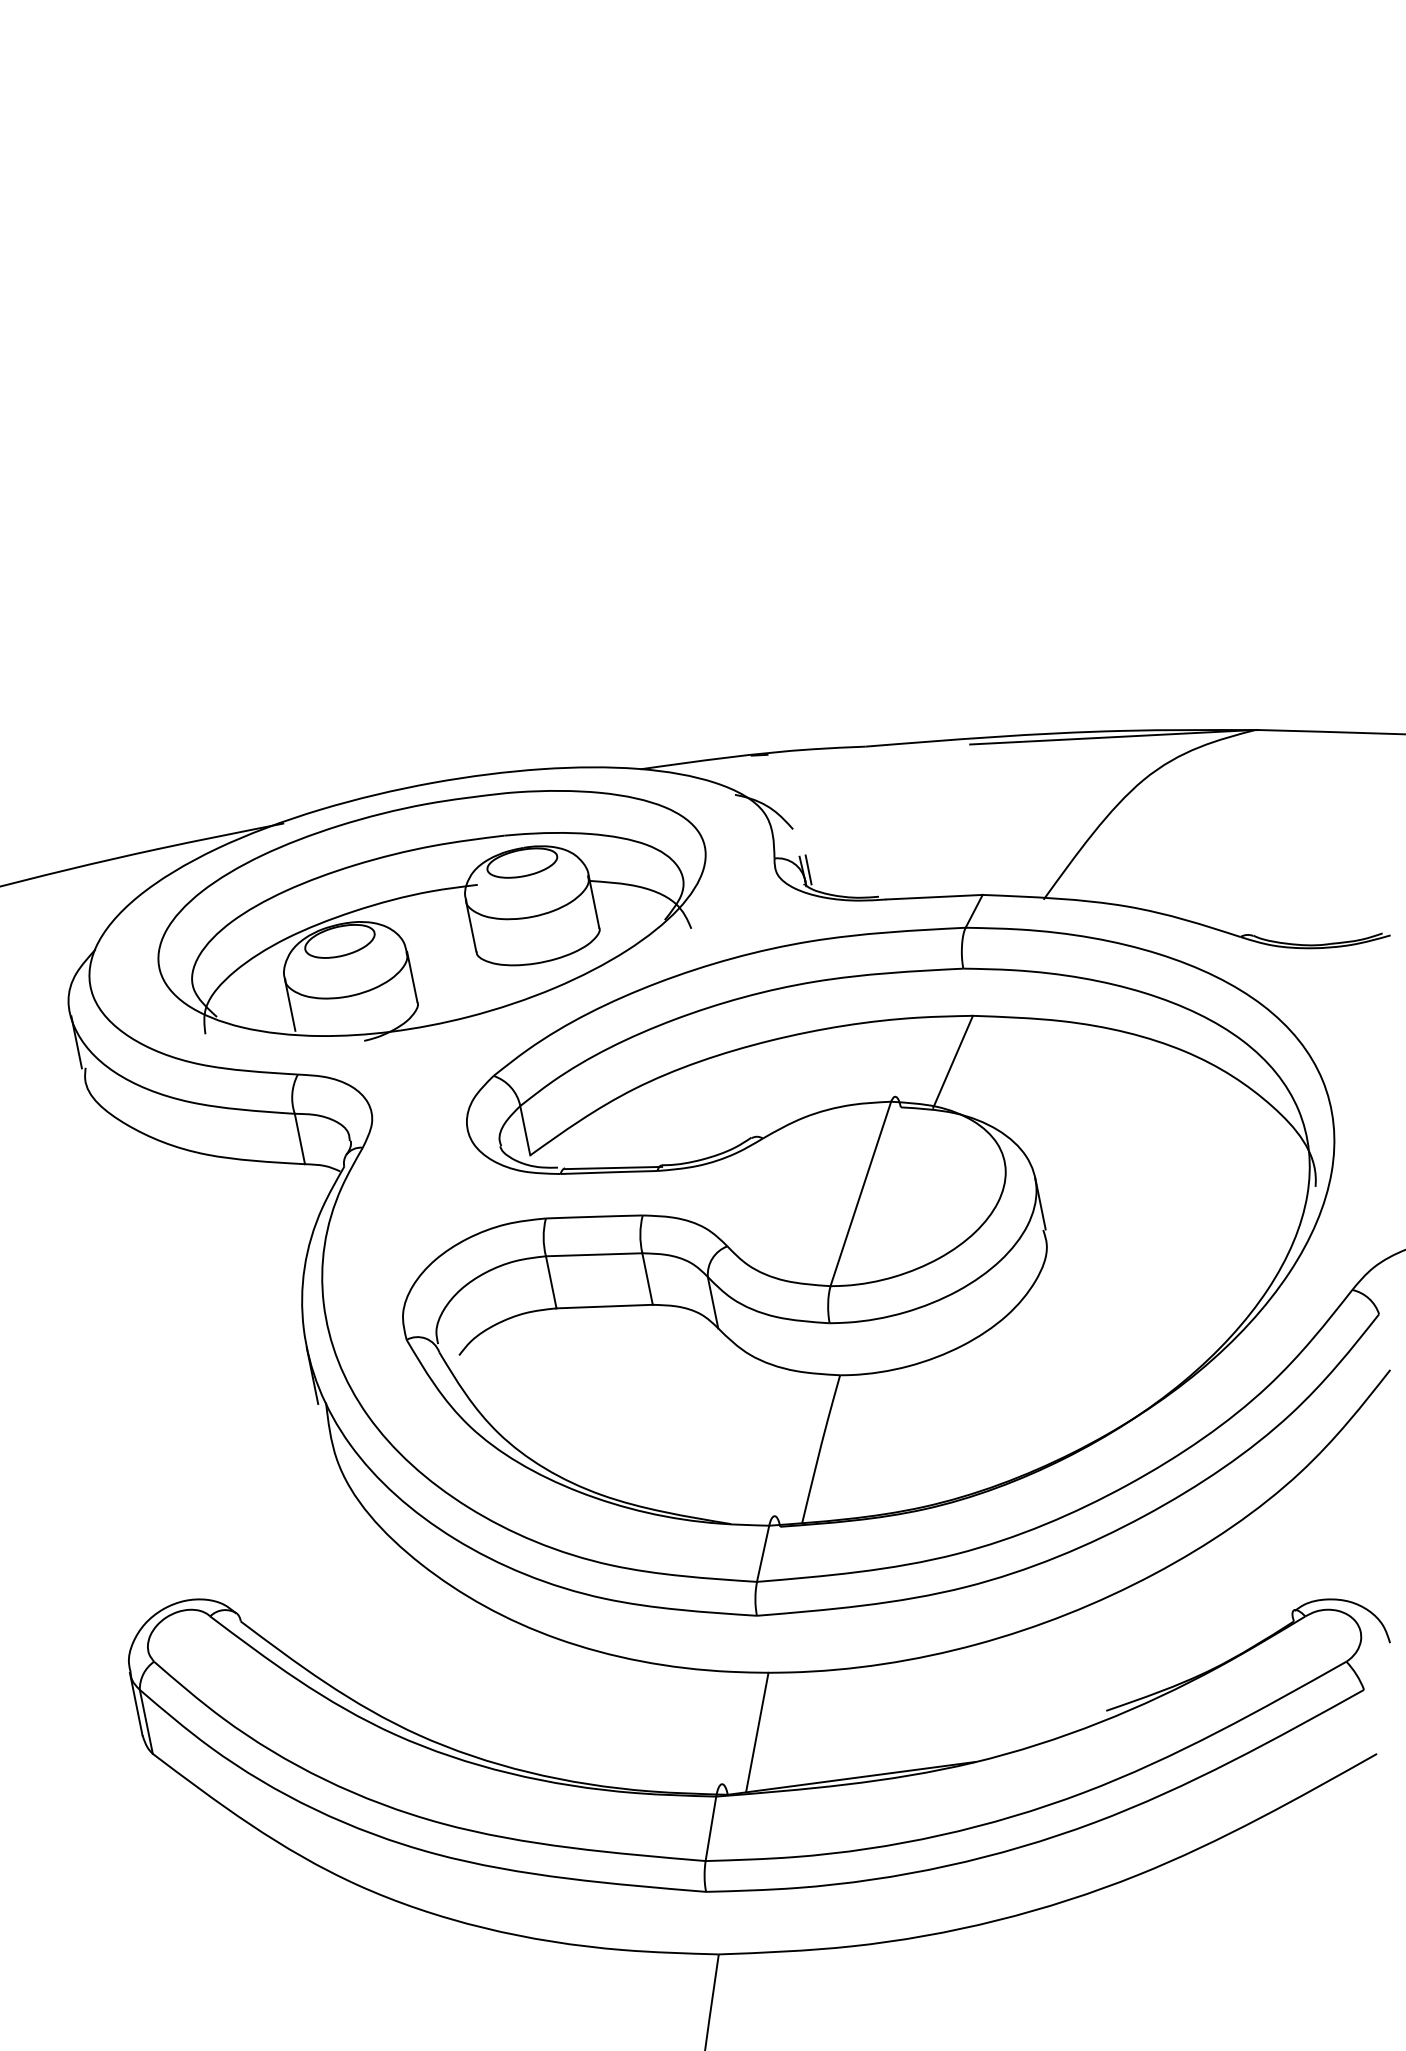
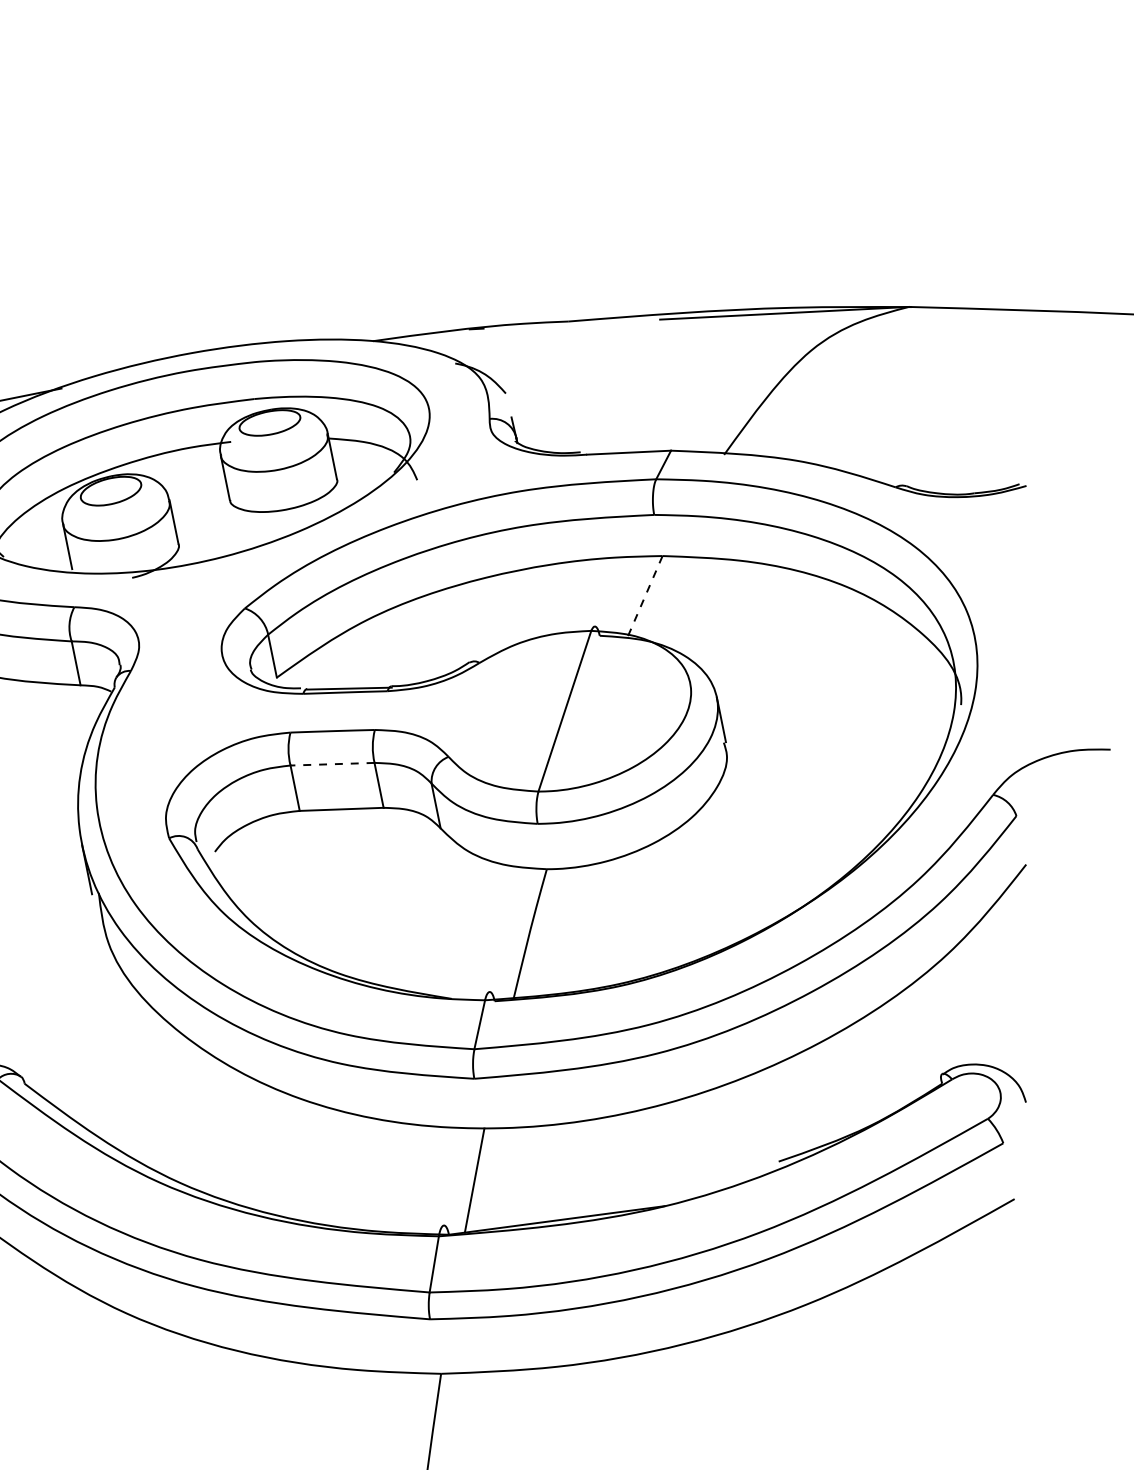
line: (808, 869) -> (519, 428), removed
line: (952, 1062) -> (644, 596), solid -> dashed
line: (593, 1254) -> (331, 763), solid -> dashed

